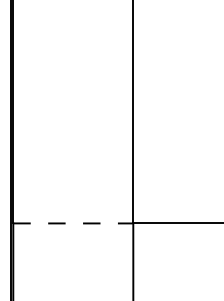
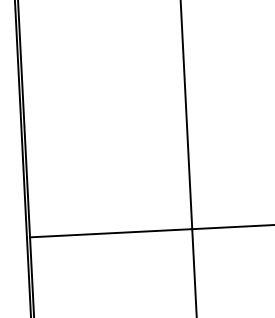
line: (73, 223) -> (111, 233), dashed -> solid

